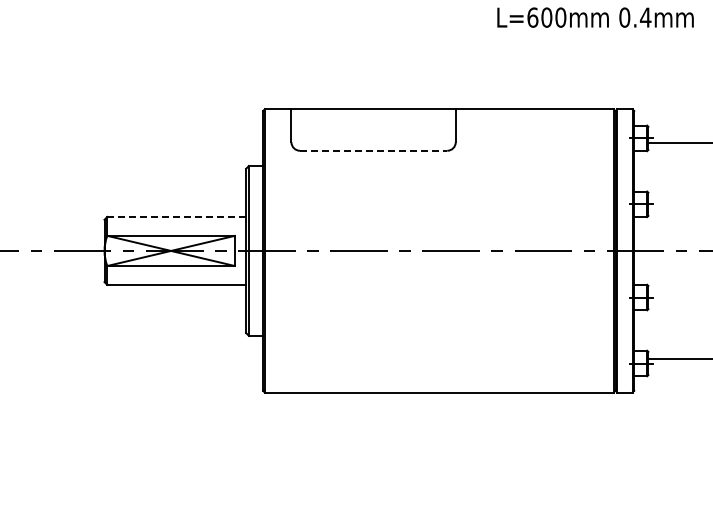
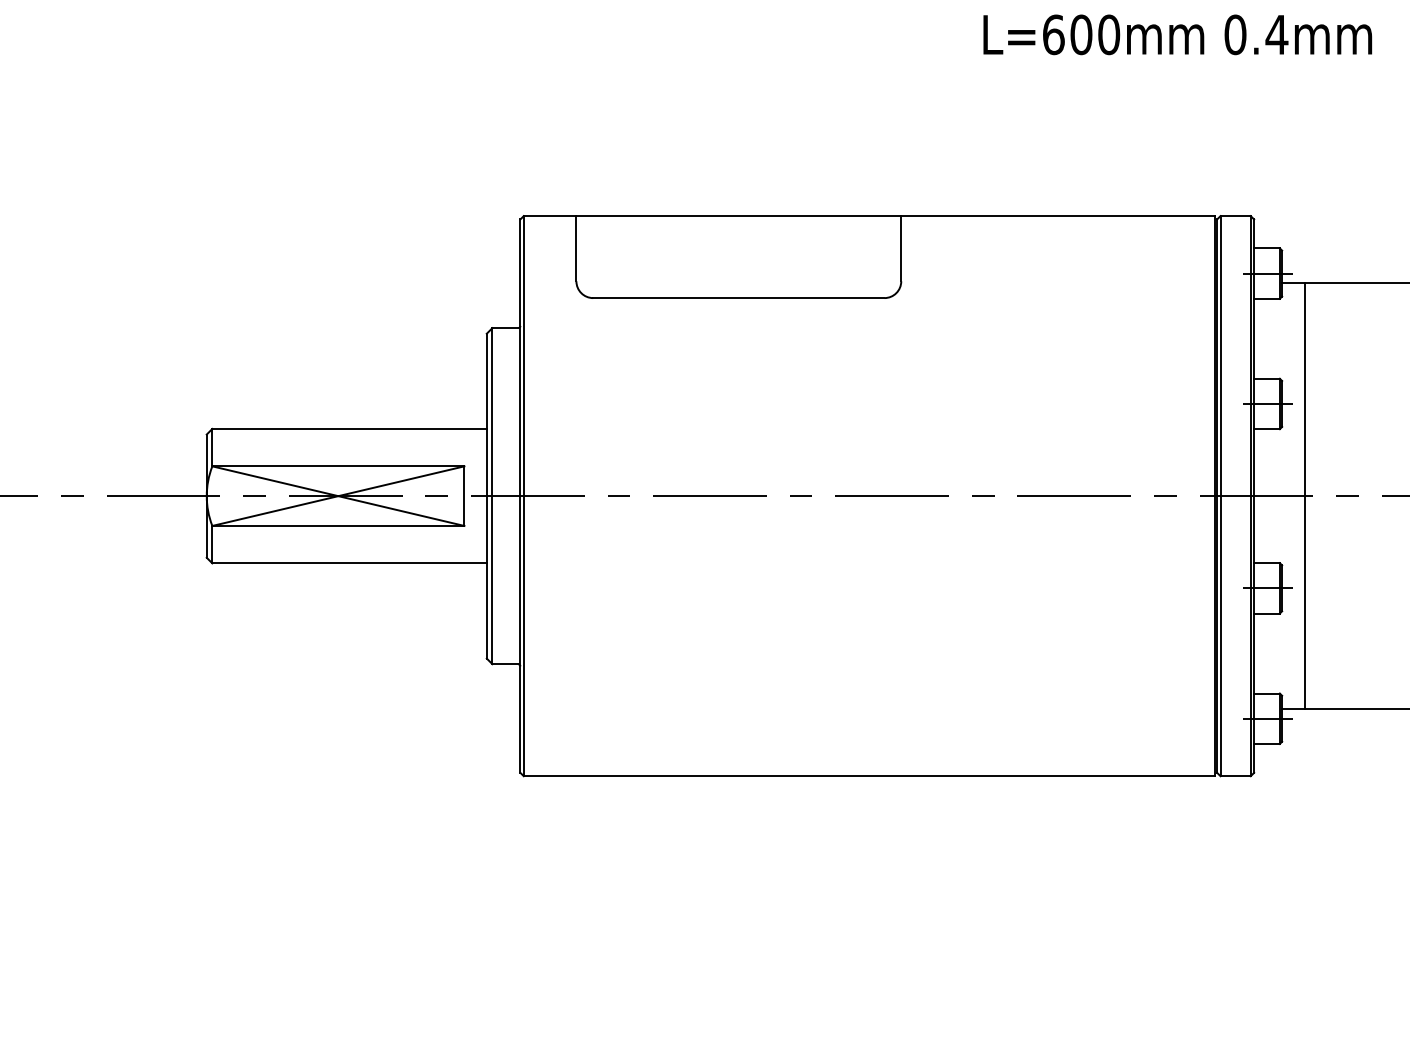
line: (373, 150) -> (738, 297), dashed -> solid
line: (177, 216) -> (351, 428), dashed -> solid
line: (659, 250) -> (1304, 495), added

